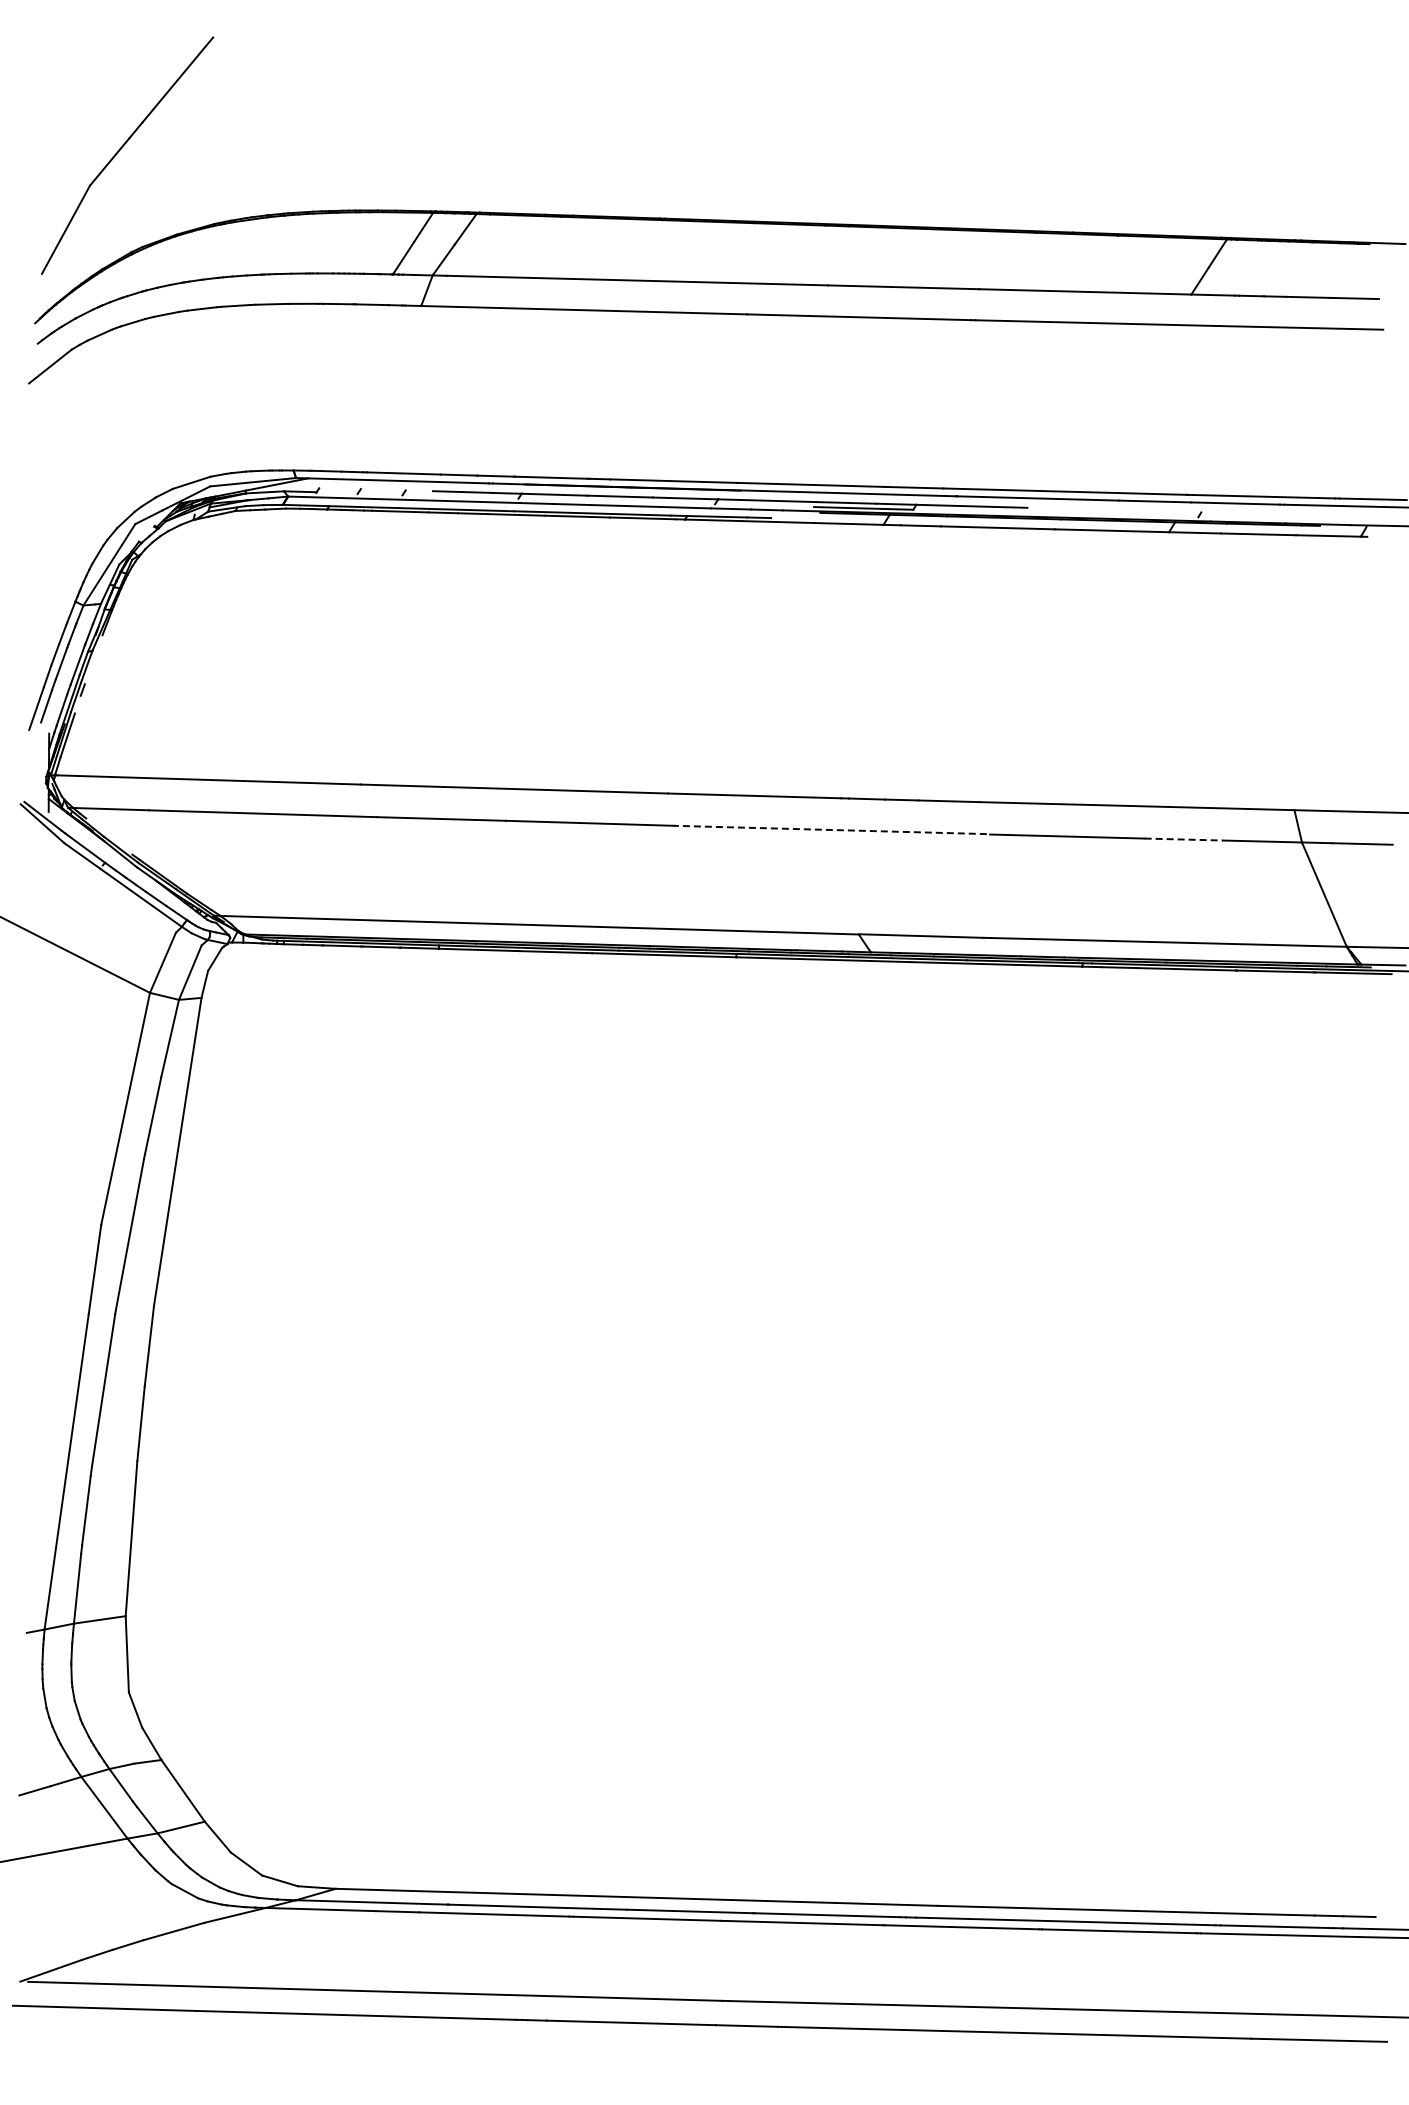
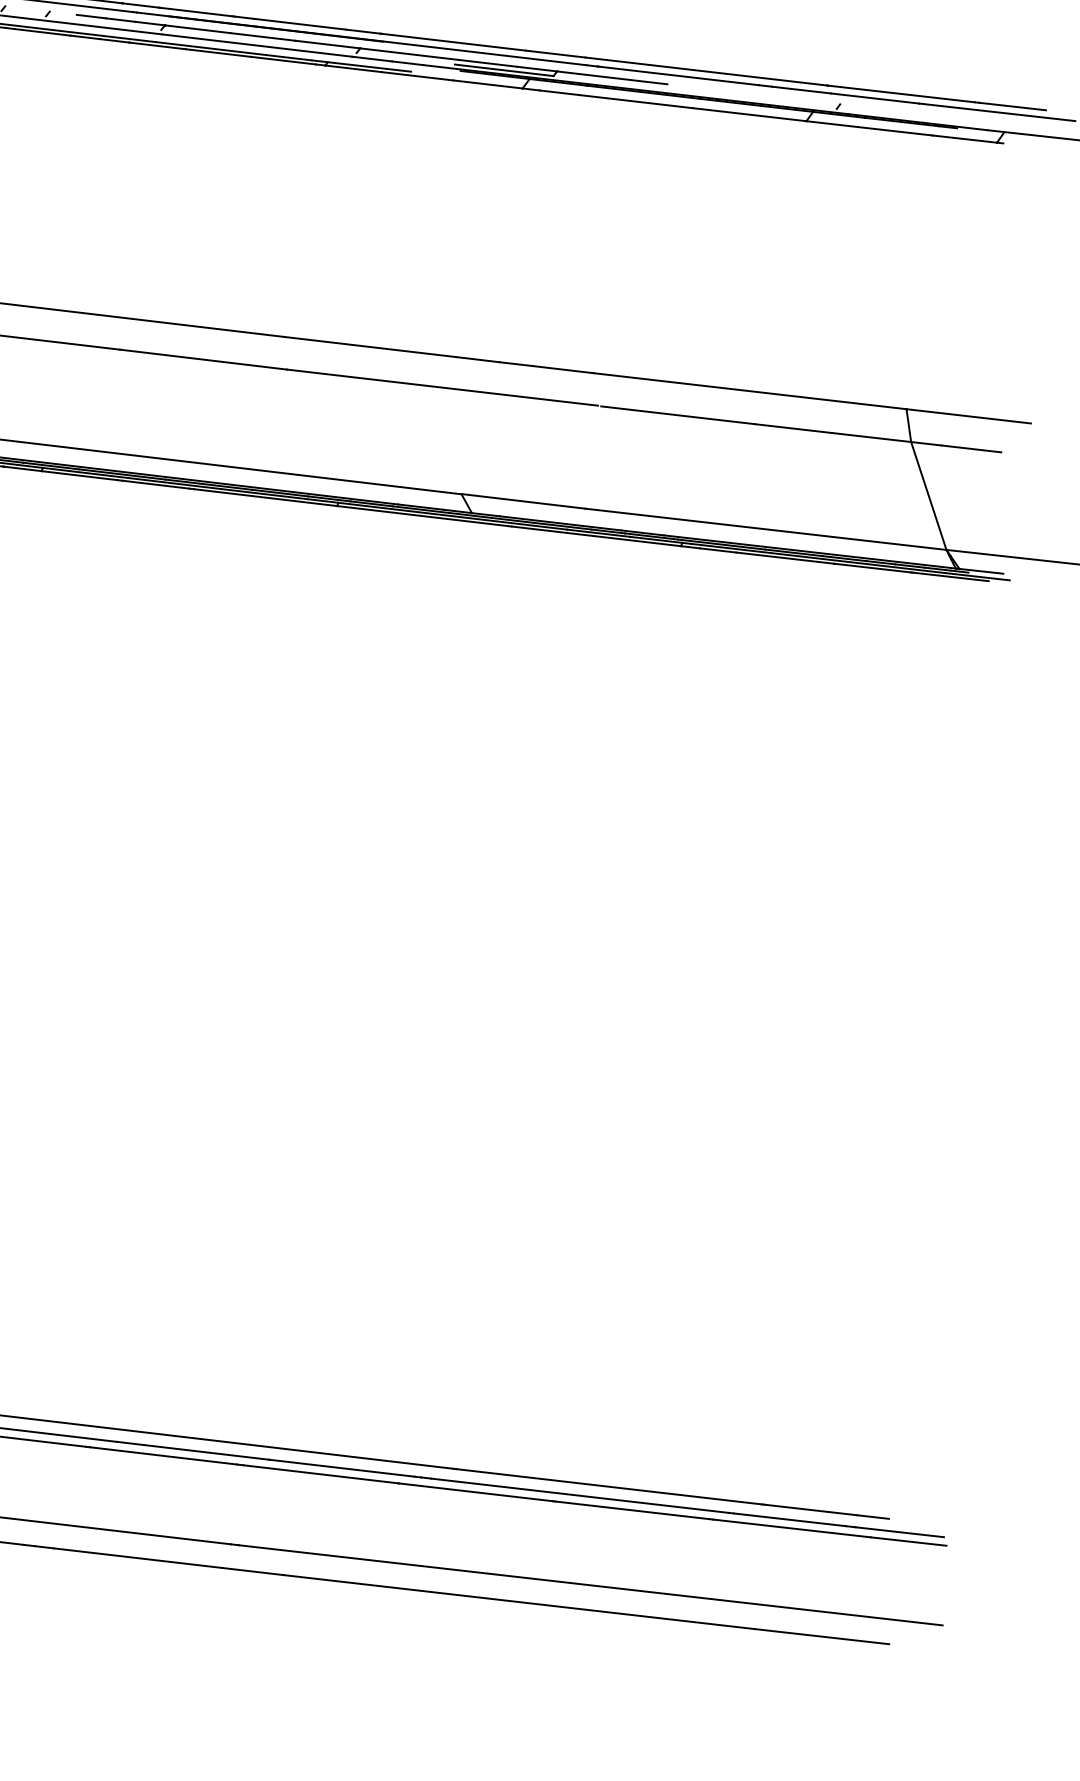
line: (830, 829) -> (442, 387), dashed -> solid
line: (1184, 839) -> (794, 428), dashed -> solid

